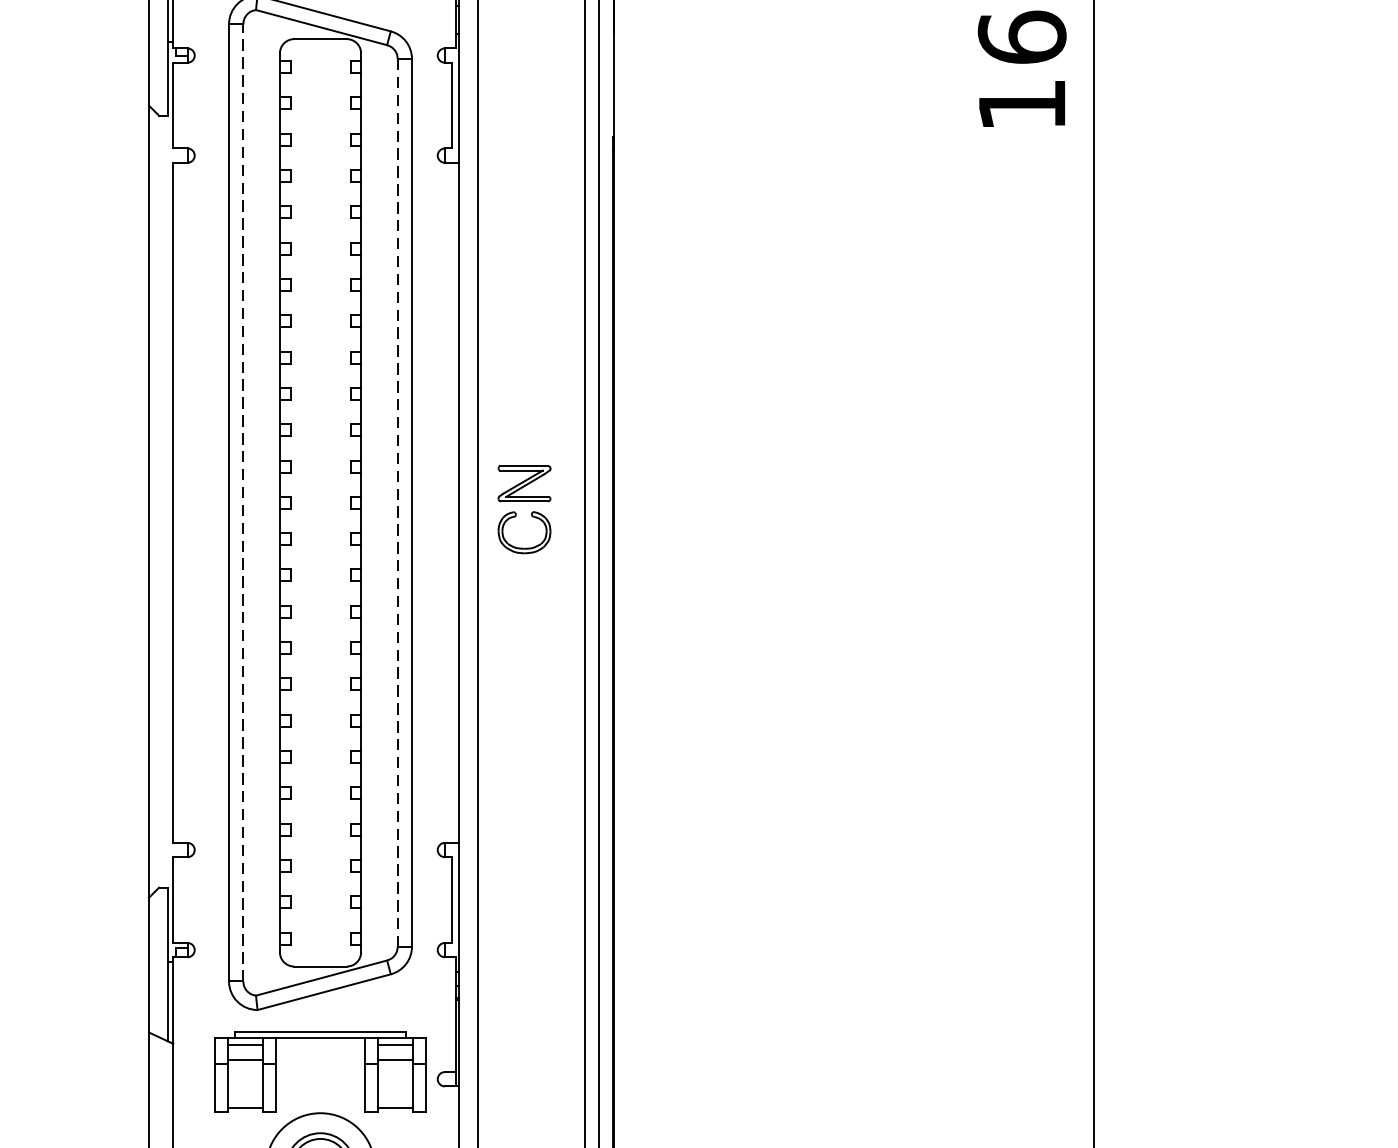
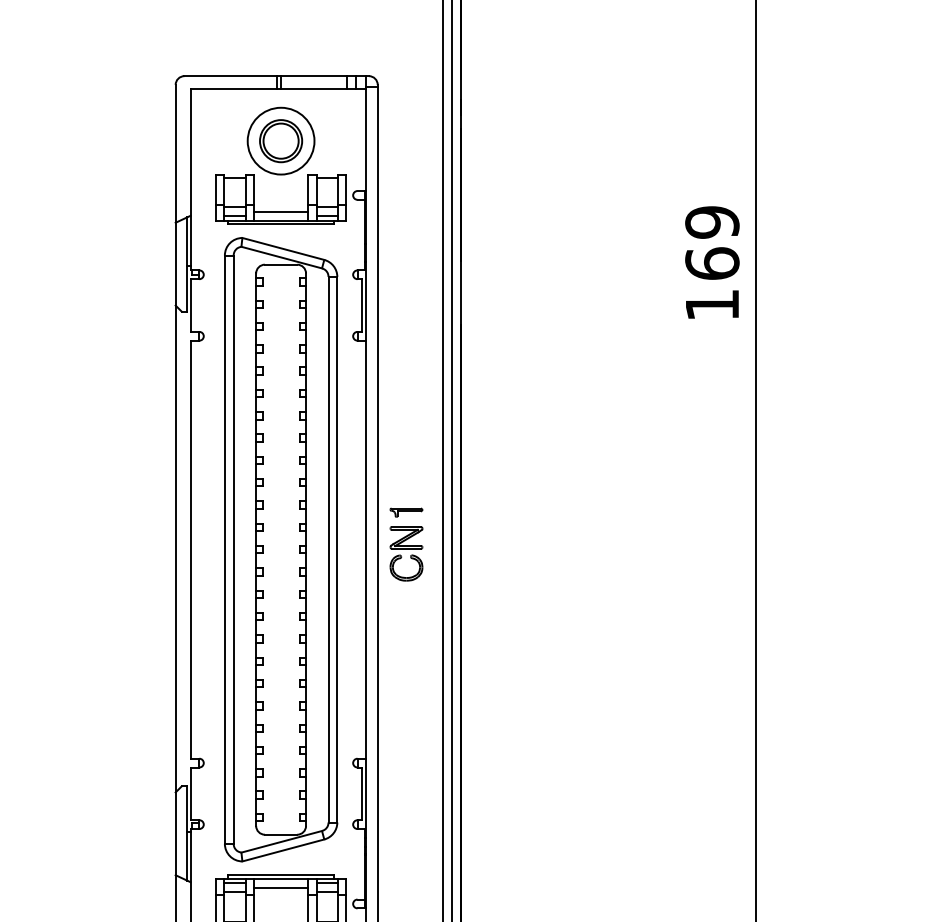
part: (524, 442) -> (406, 512), added
line: (243, 502) -> (233, 549), dashed -> solid
line: (397, 502) -> (328, 549), dashed -> solid
line: (319, 1052) -> (280, 887), added

